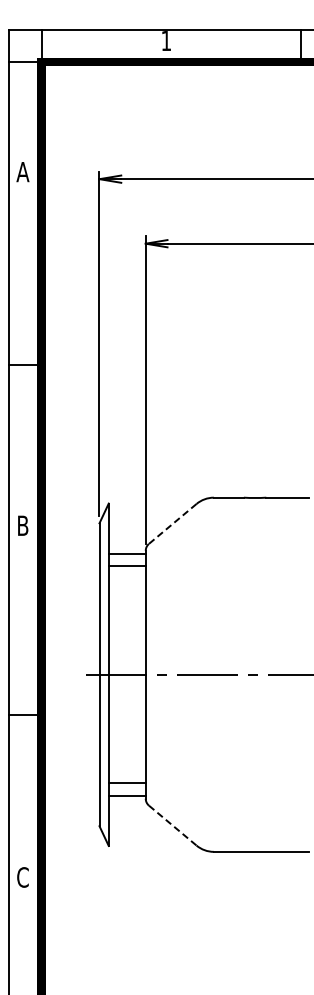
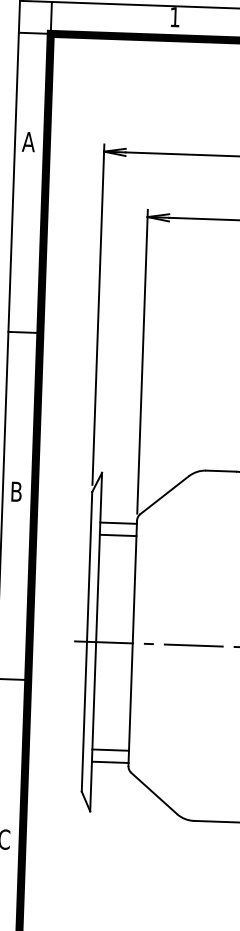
line: (172, 524) -> (164, 495), dashed -> solid
line: (173, 825) -> (154, 793), dashed -> solid

